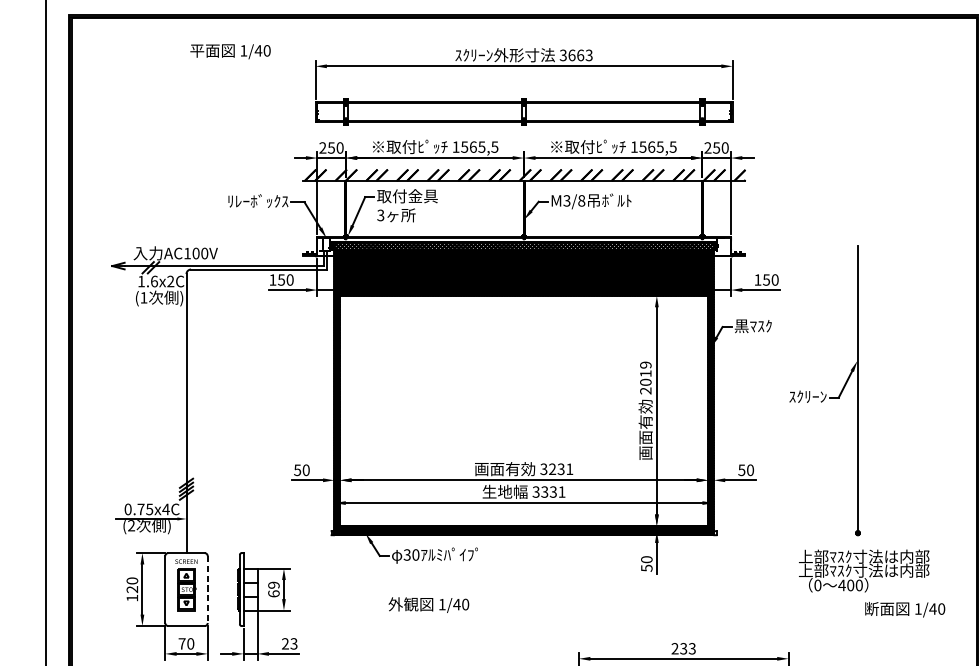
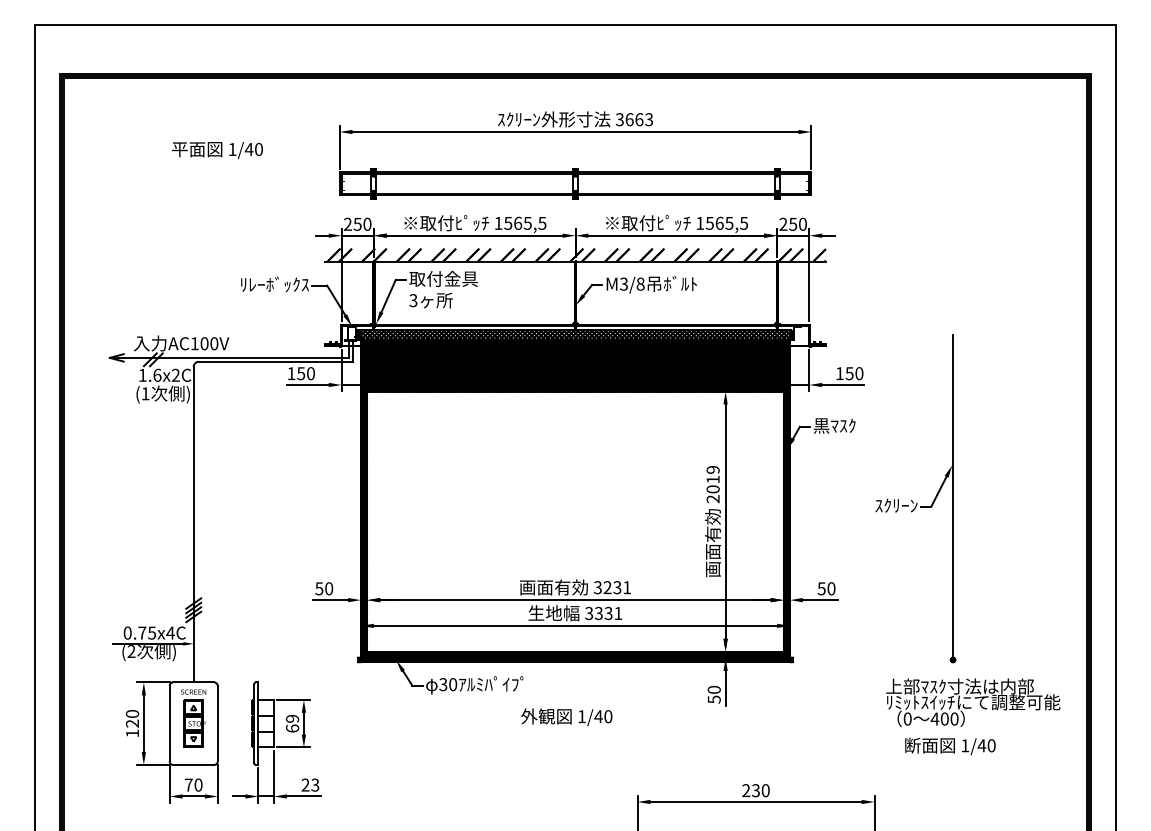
text: (230, 51) -> (217, 150), moved
text: (876, 570) -> (973, 702), 上部ﾏｽｸ寸法は内部 -> ﾘﾐｯﾄｽｲｯﾁにて調整可能
line: (207, 589) -> (217, 723), dashed -> solid
text: (428, 605) -> (566, 717), moved
text: (905, 609) -> (950, 746), moved
text: (692, 648) -> (765, 790), 233 -> 230

